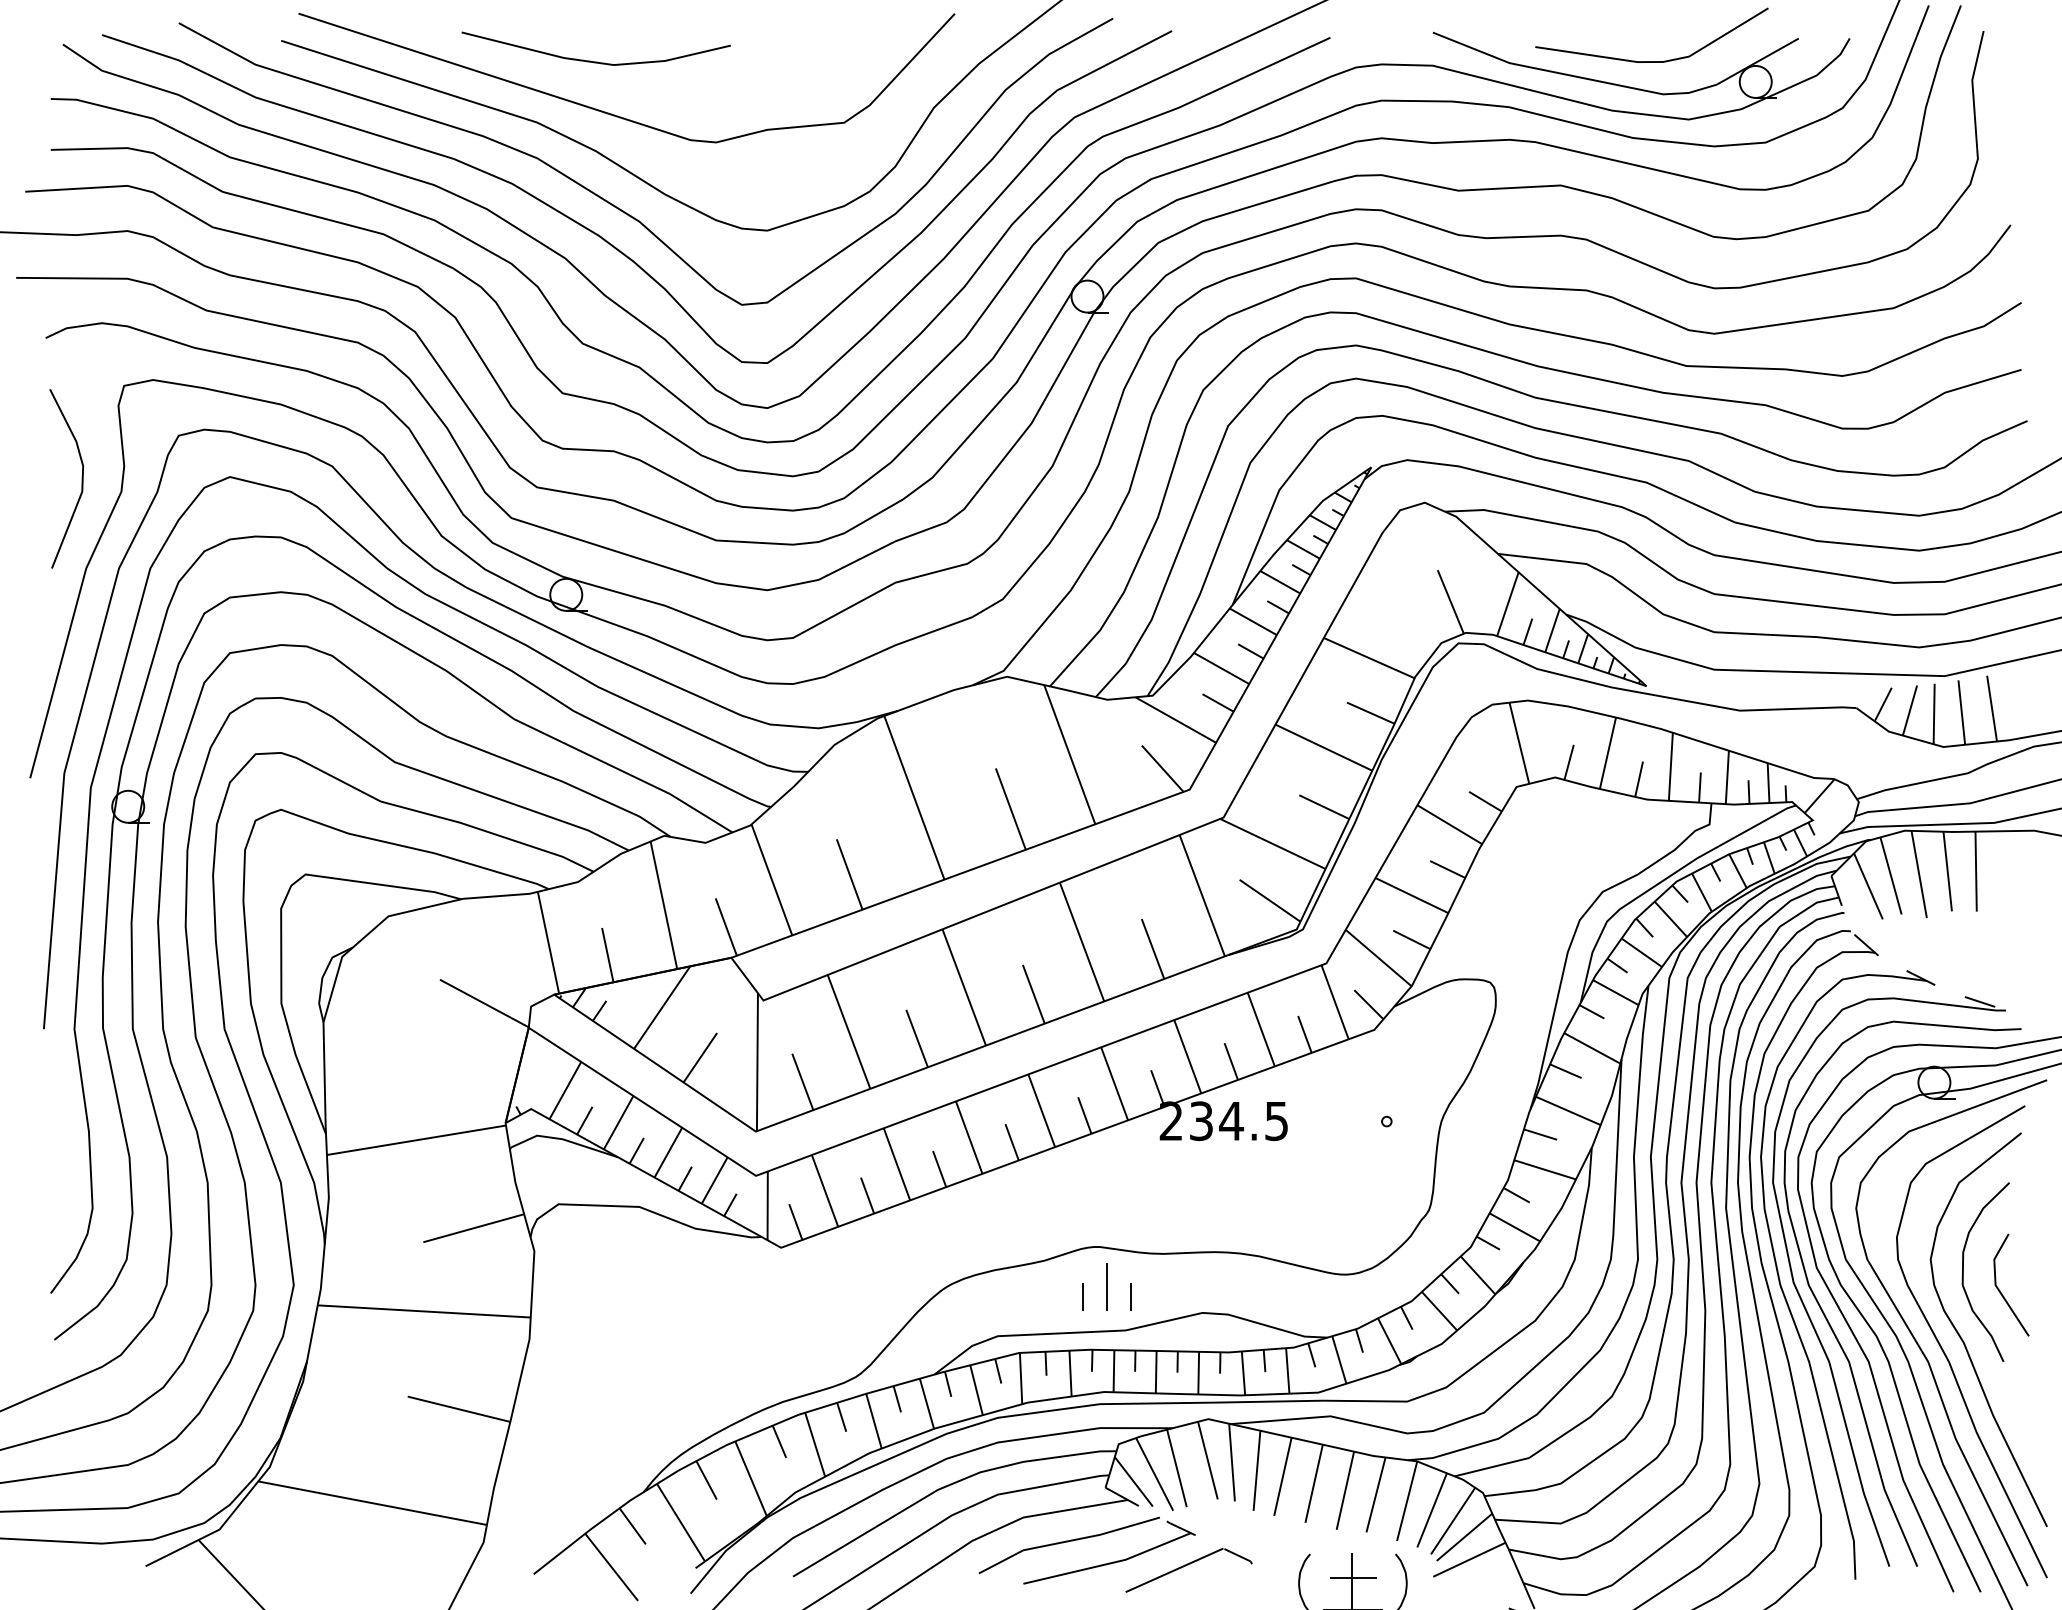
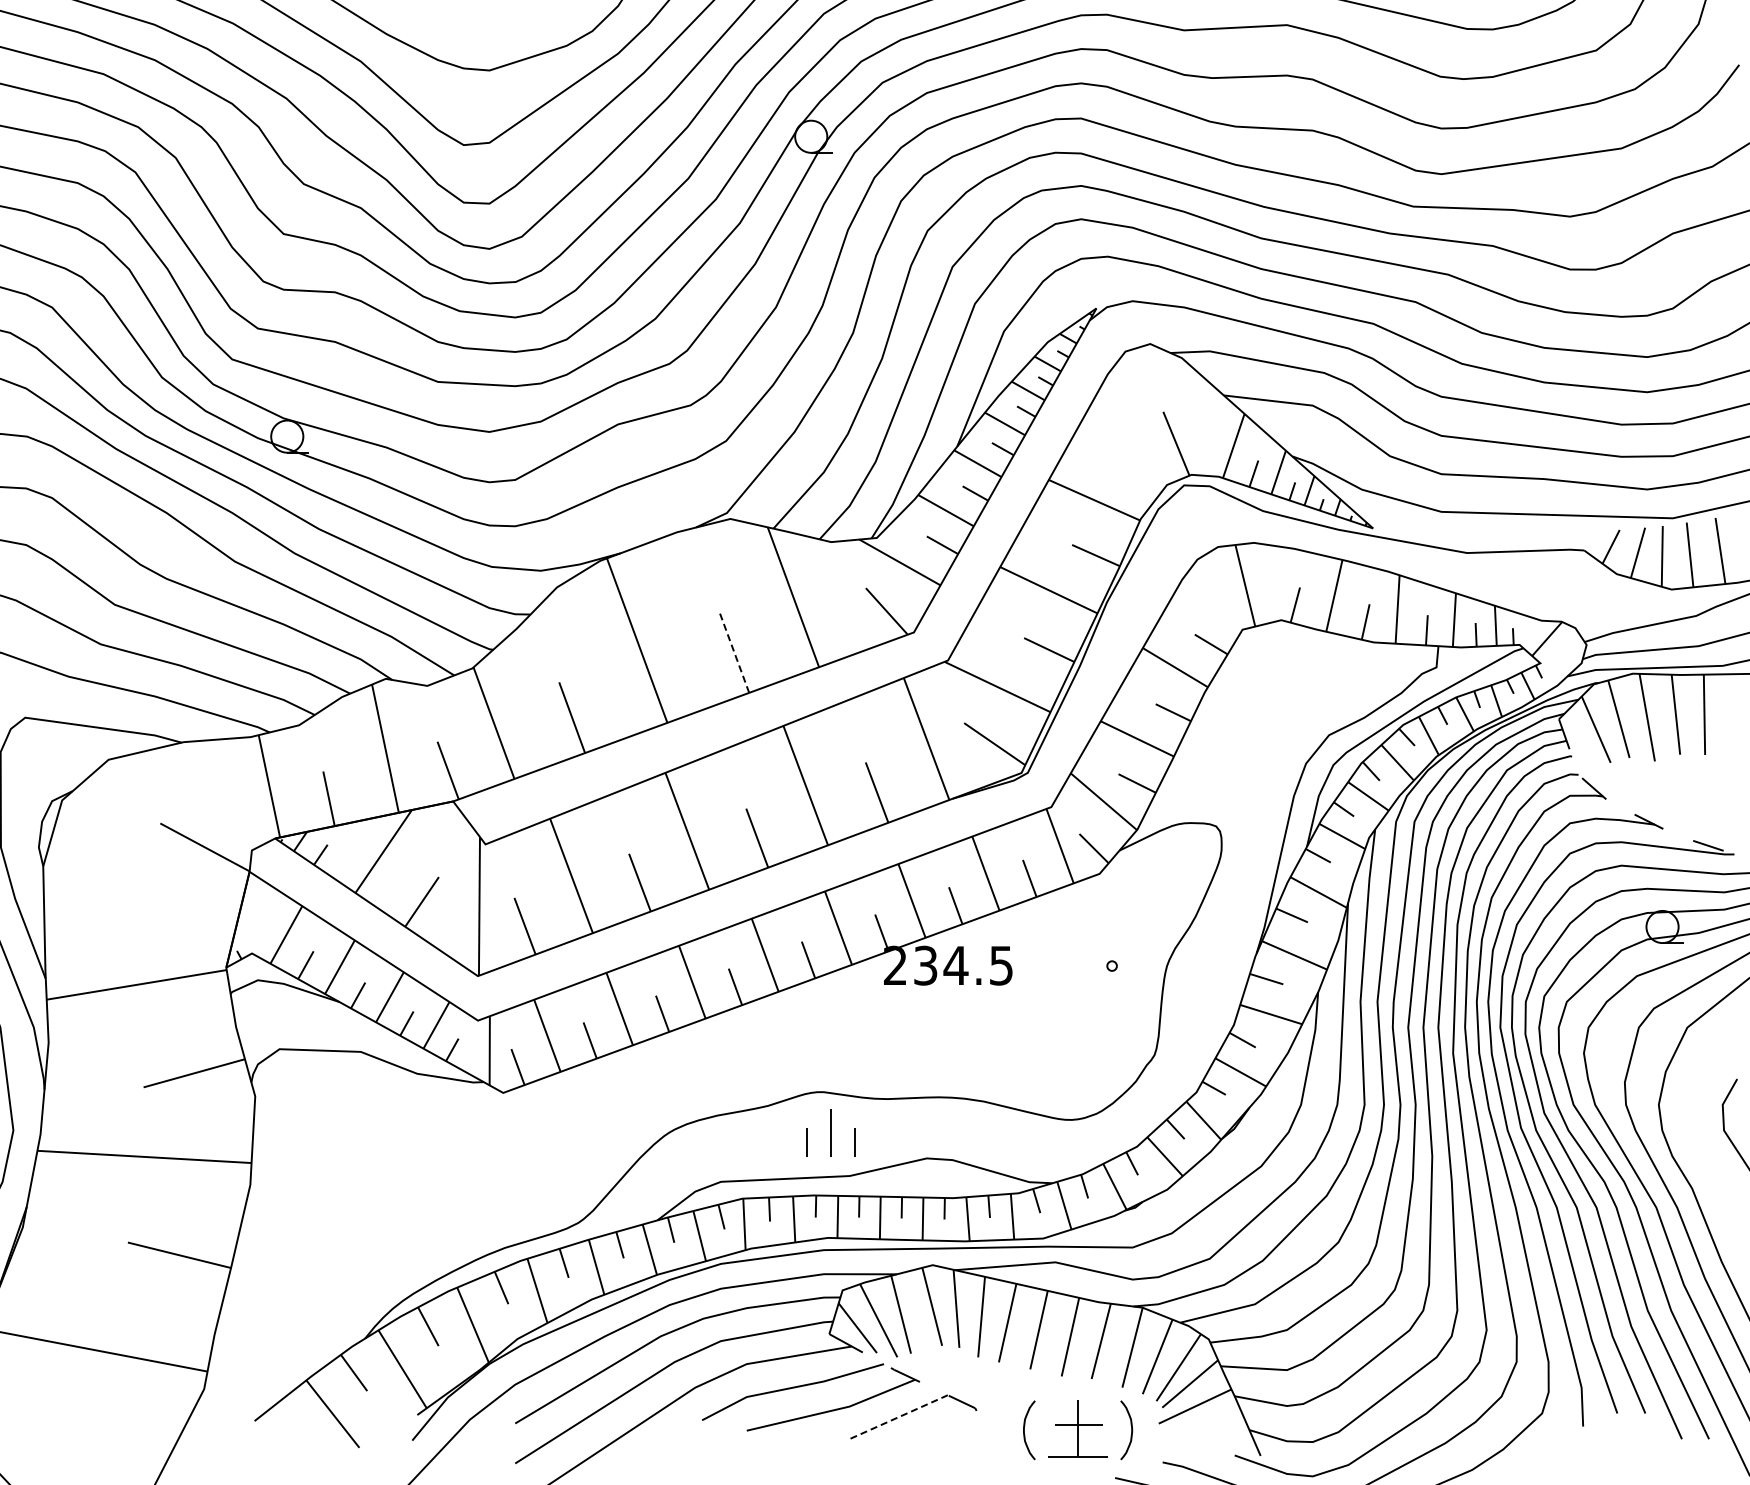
line: (1010, 808) -> (733, 651), solid -> dashed
curve: (1963, 1271) -> (1691, 1116), removed
line: (1174, 1570) -> (898, 1417), solid -> dashed

